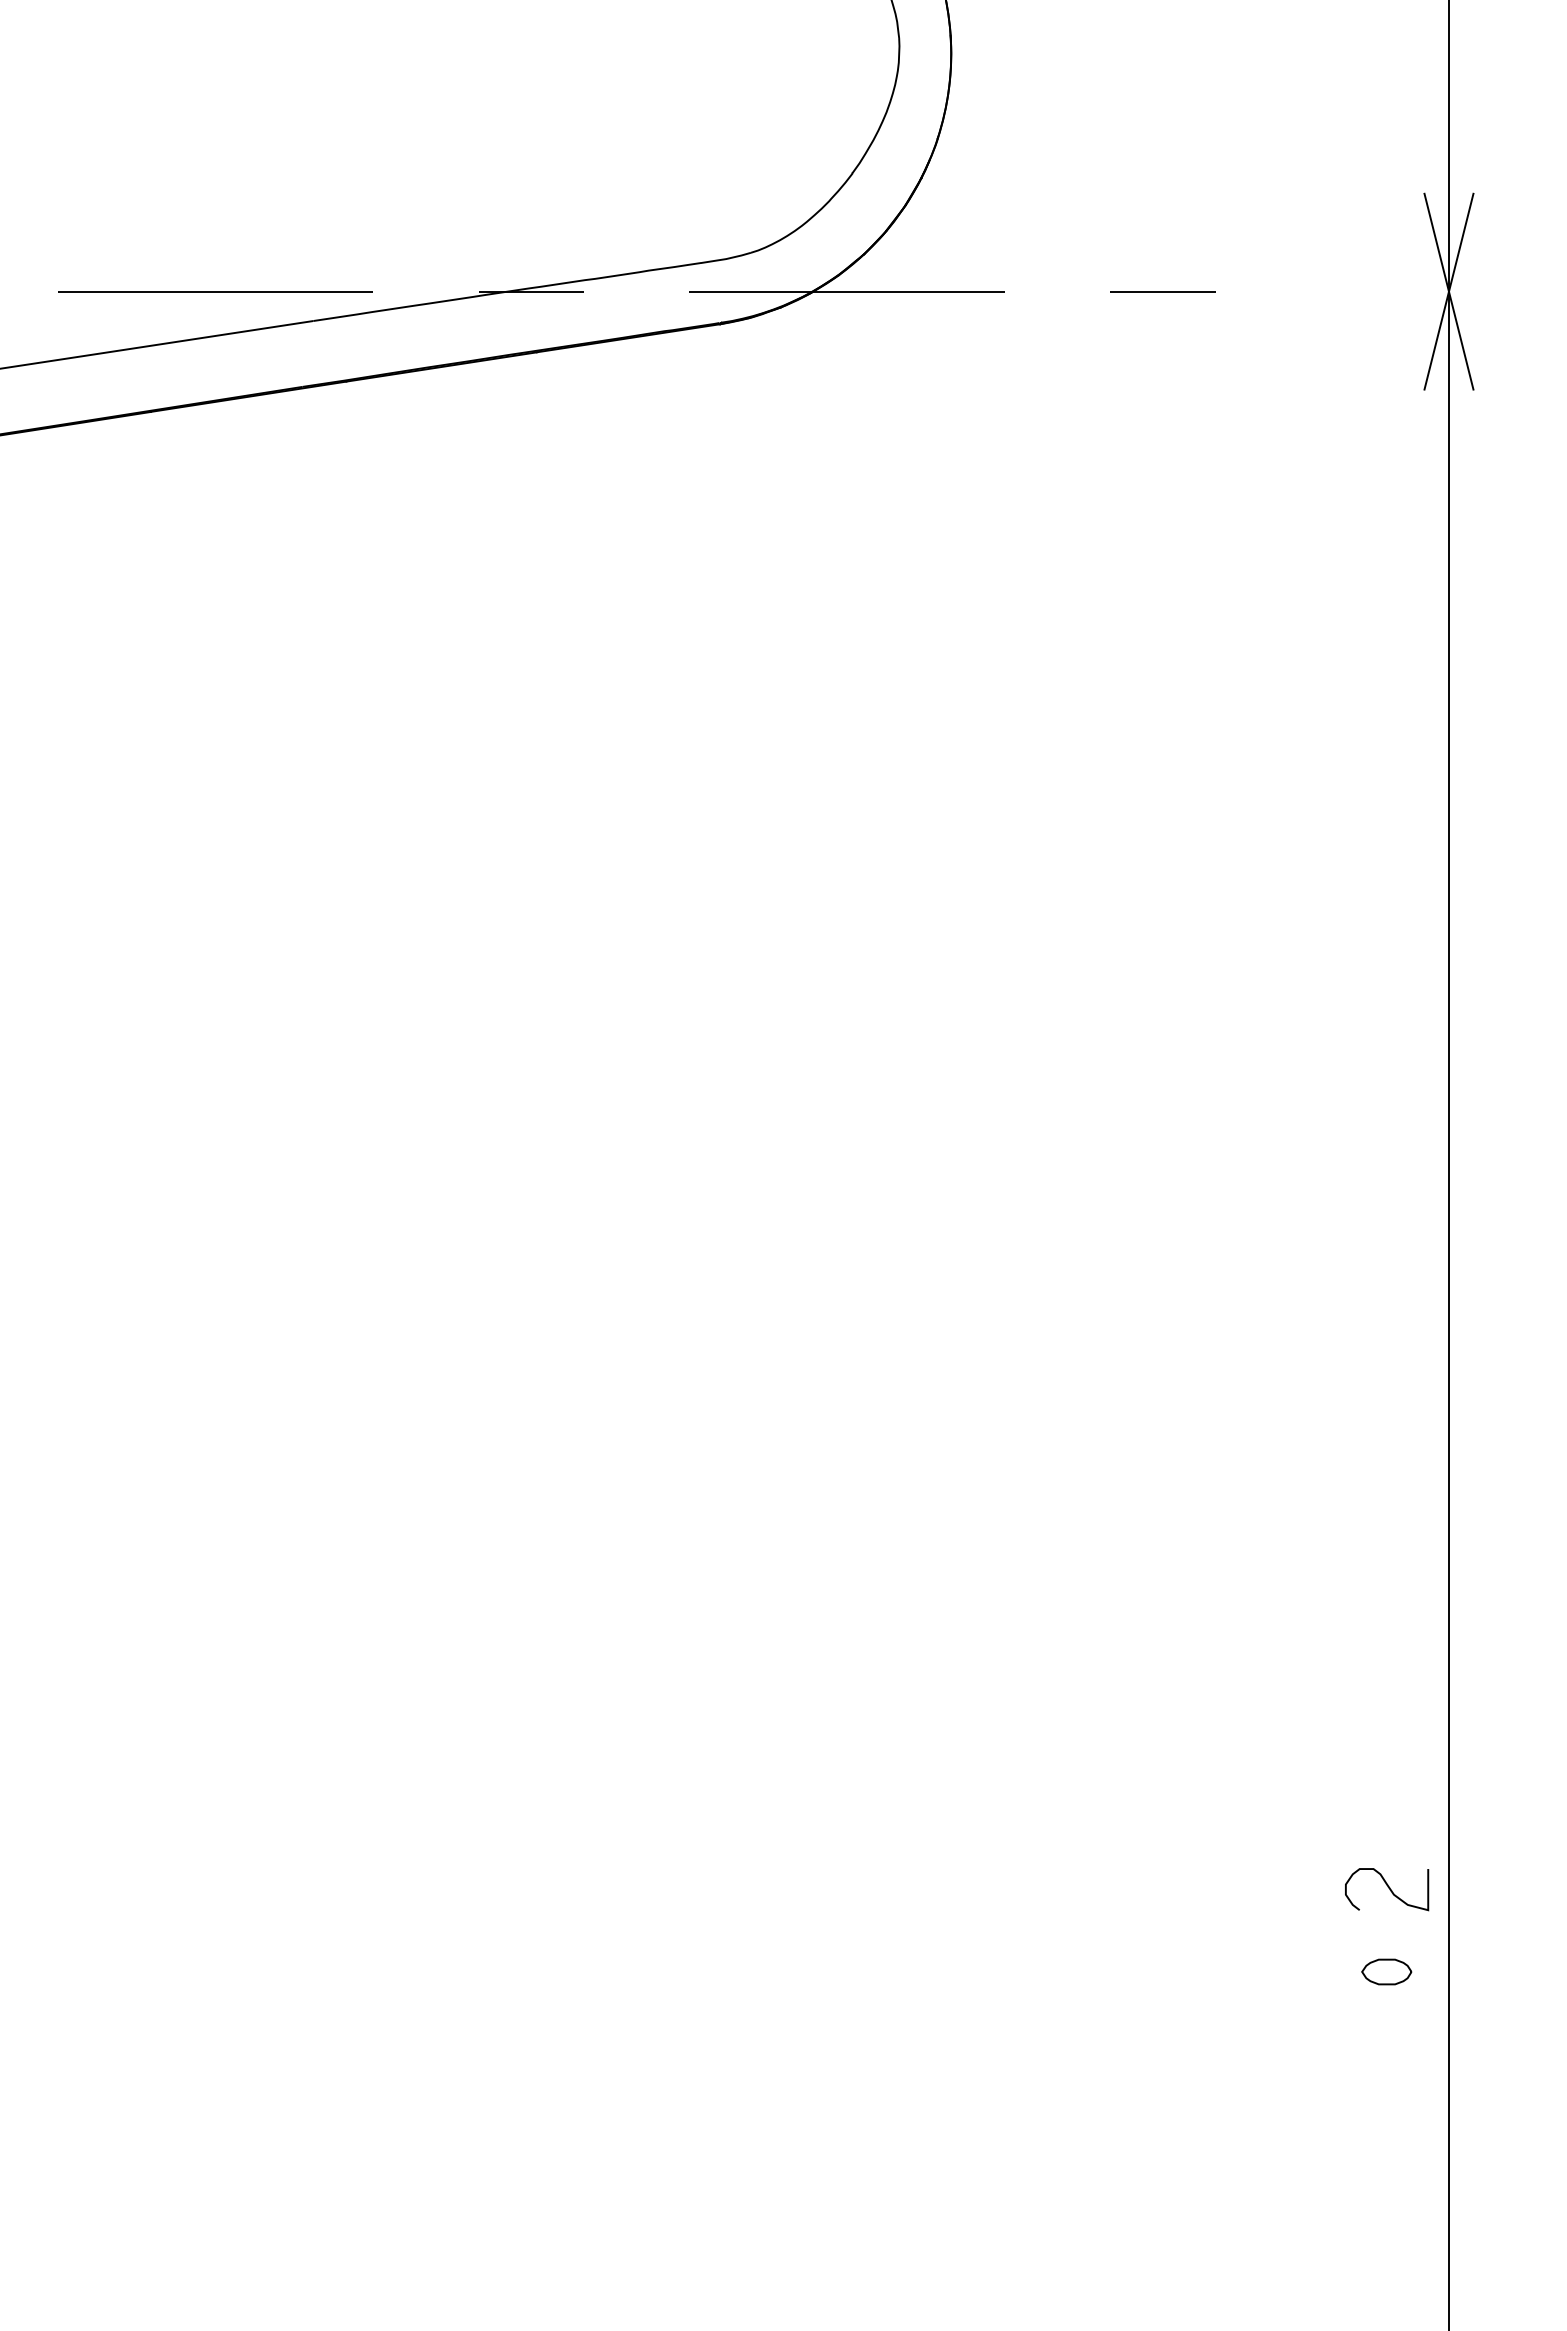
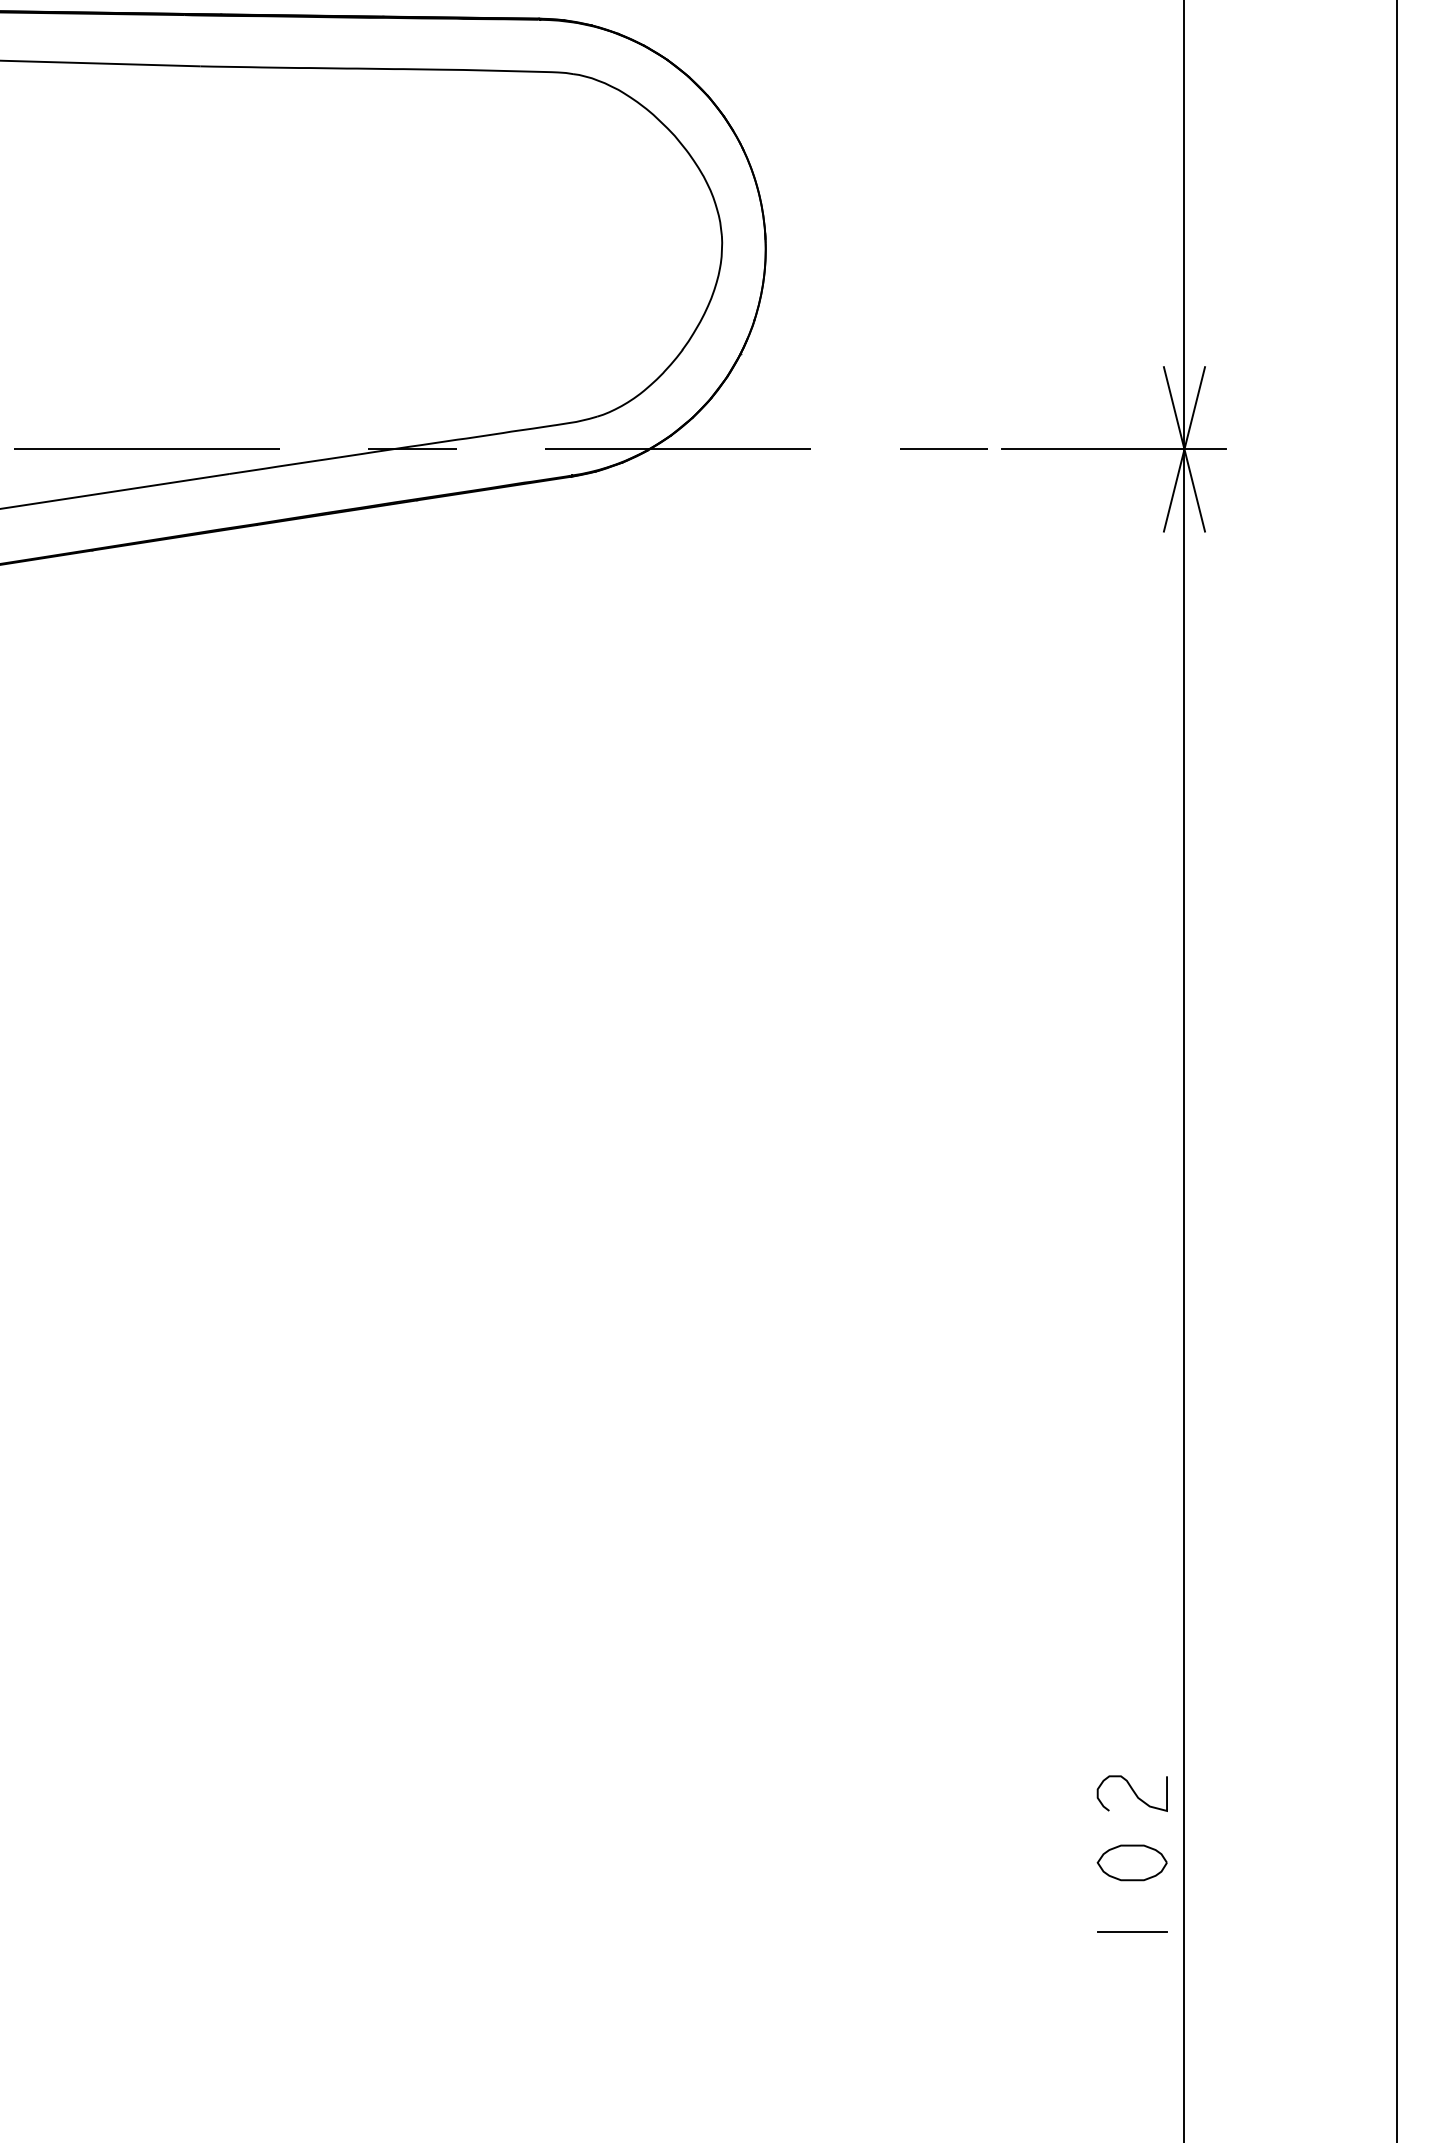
line: (1365, 291) -> (1114, 449), added
part: (1386, 1971) -> (1131, 1862), size x1.67
line: (1387, 2054) -> (1132, 1932), added

